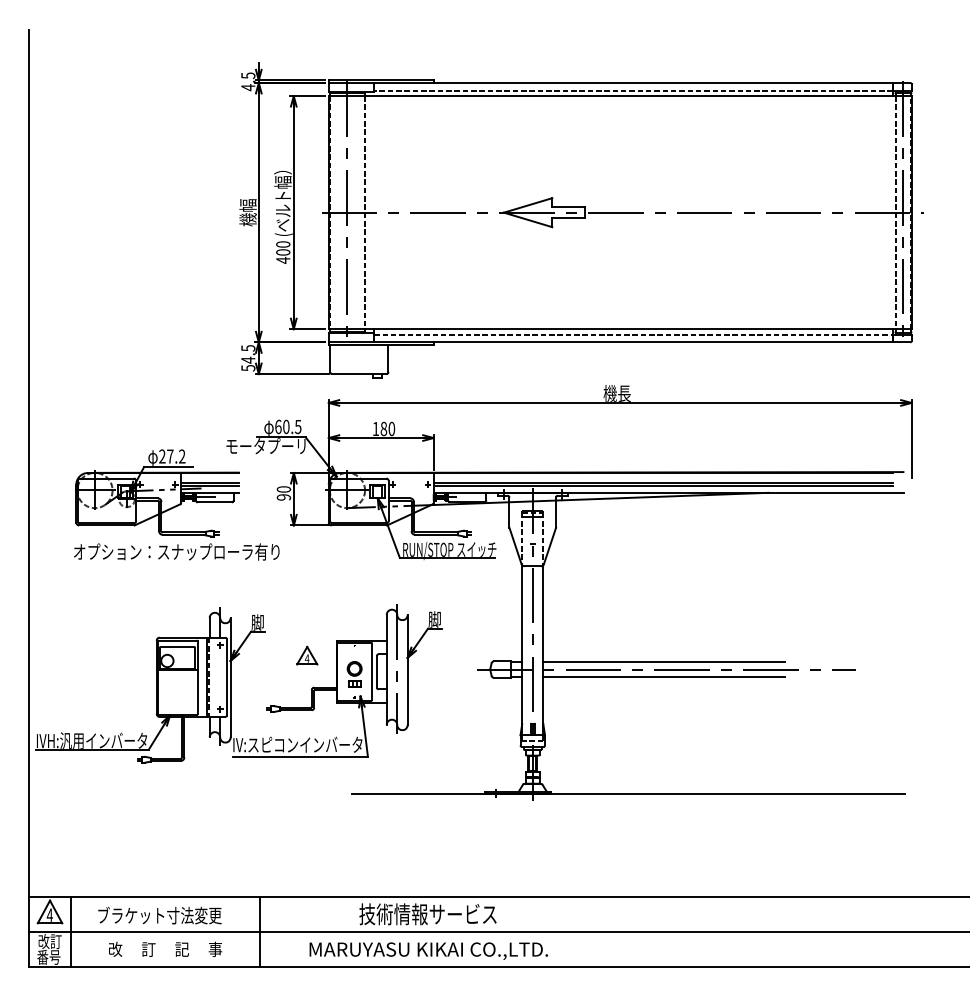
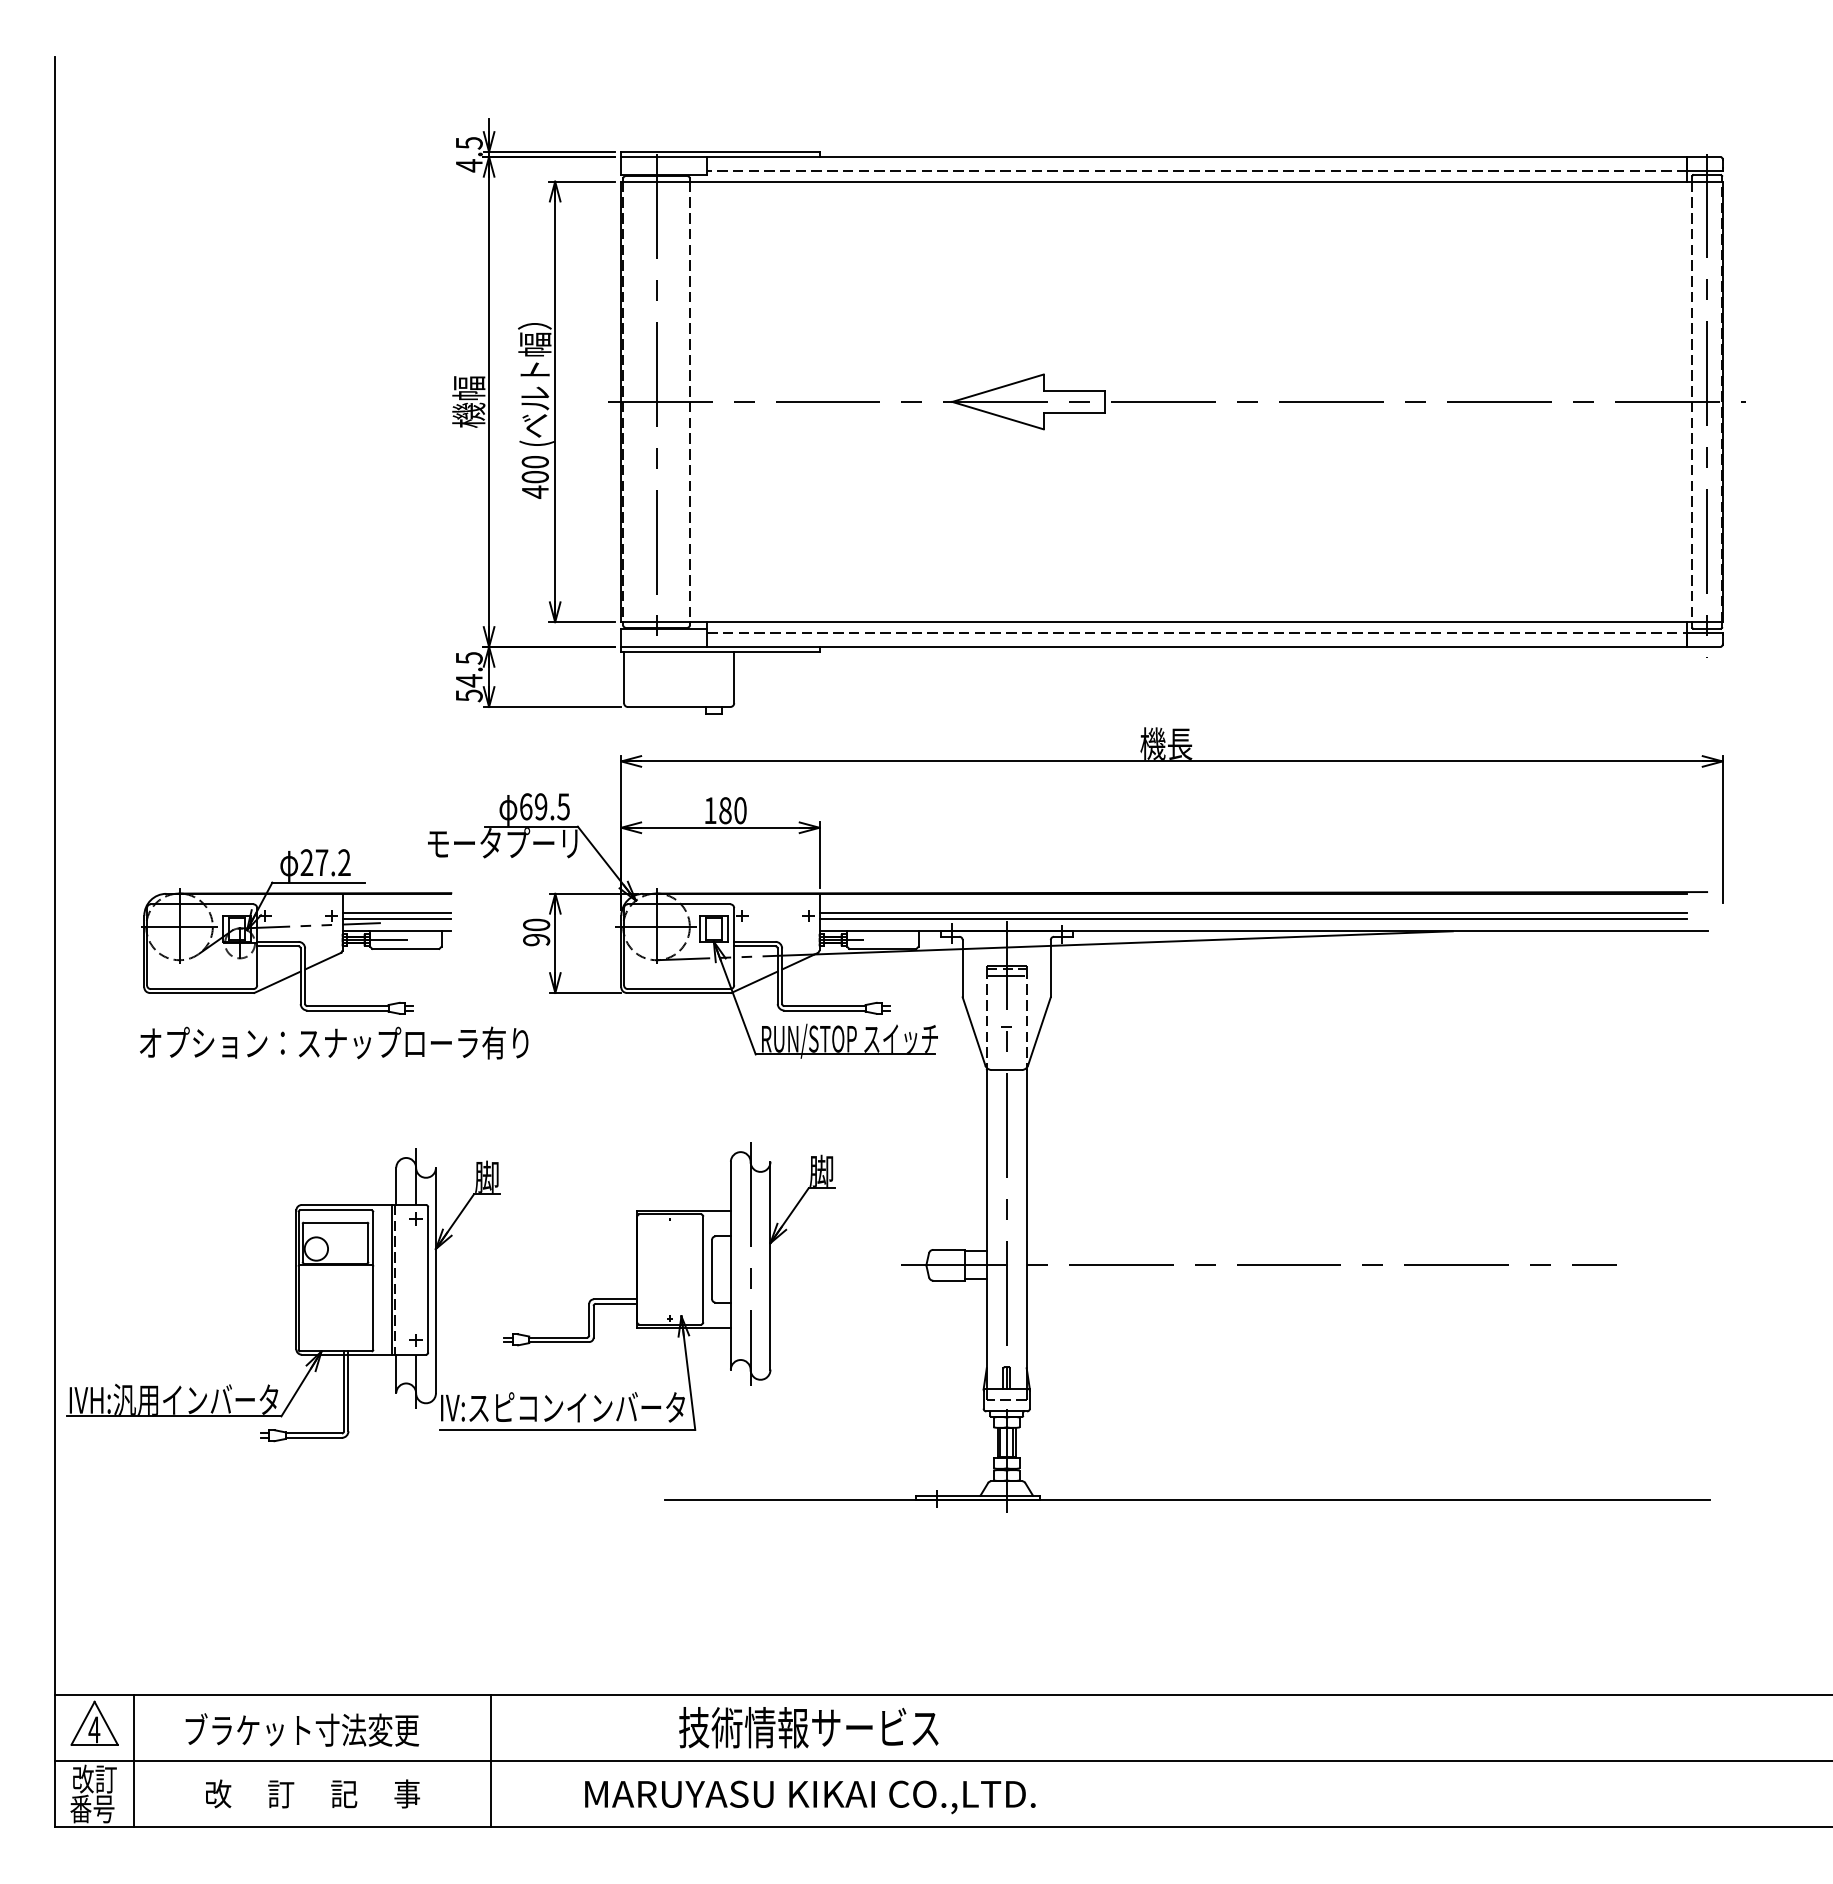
text: (286, 427) -> (541, 807), 60.5 -> 69.5
part: (307, 655) -> (581, 1238), removed
line: (663, 662) -> (1253, 1251), removed
part: (354, 674) -> (669, 1274), removed
line: (663, 677) -> (1253, 1280), removed

